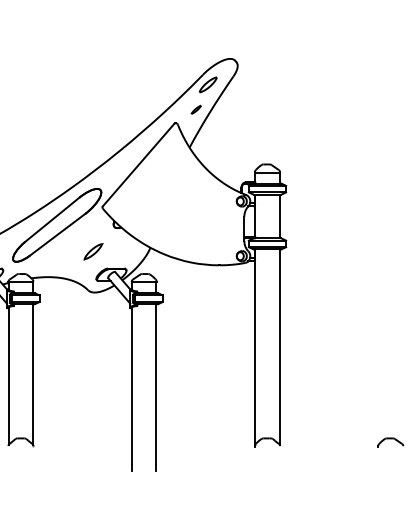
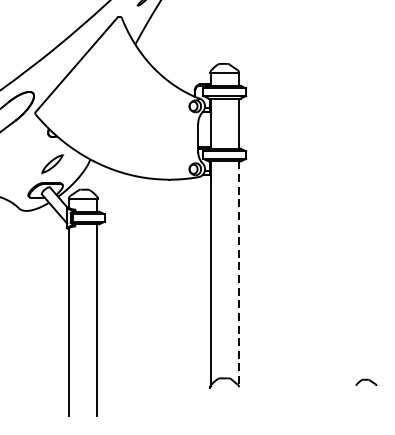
part: (93, 251) -> (52, 163), moved
line: (279, 347) -> (238, 274), solid -> dashed
part: (390, 442) -> (365, 383), size x0.7

